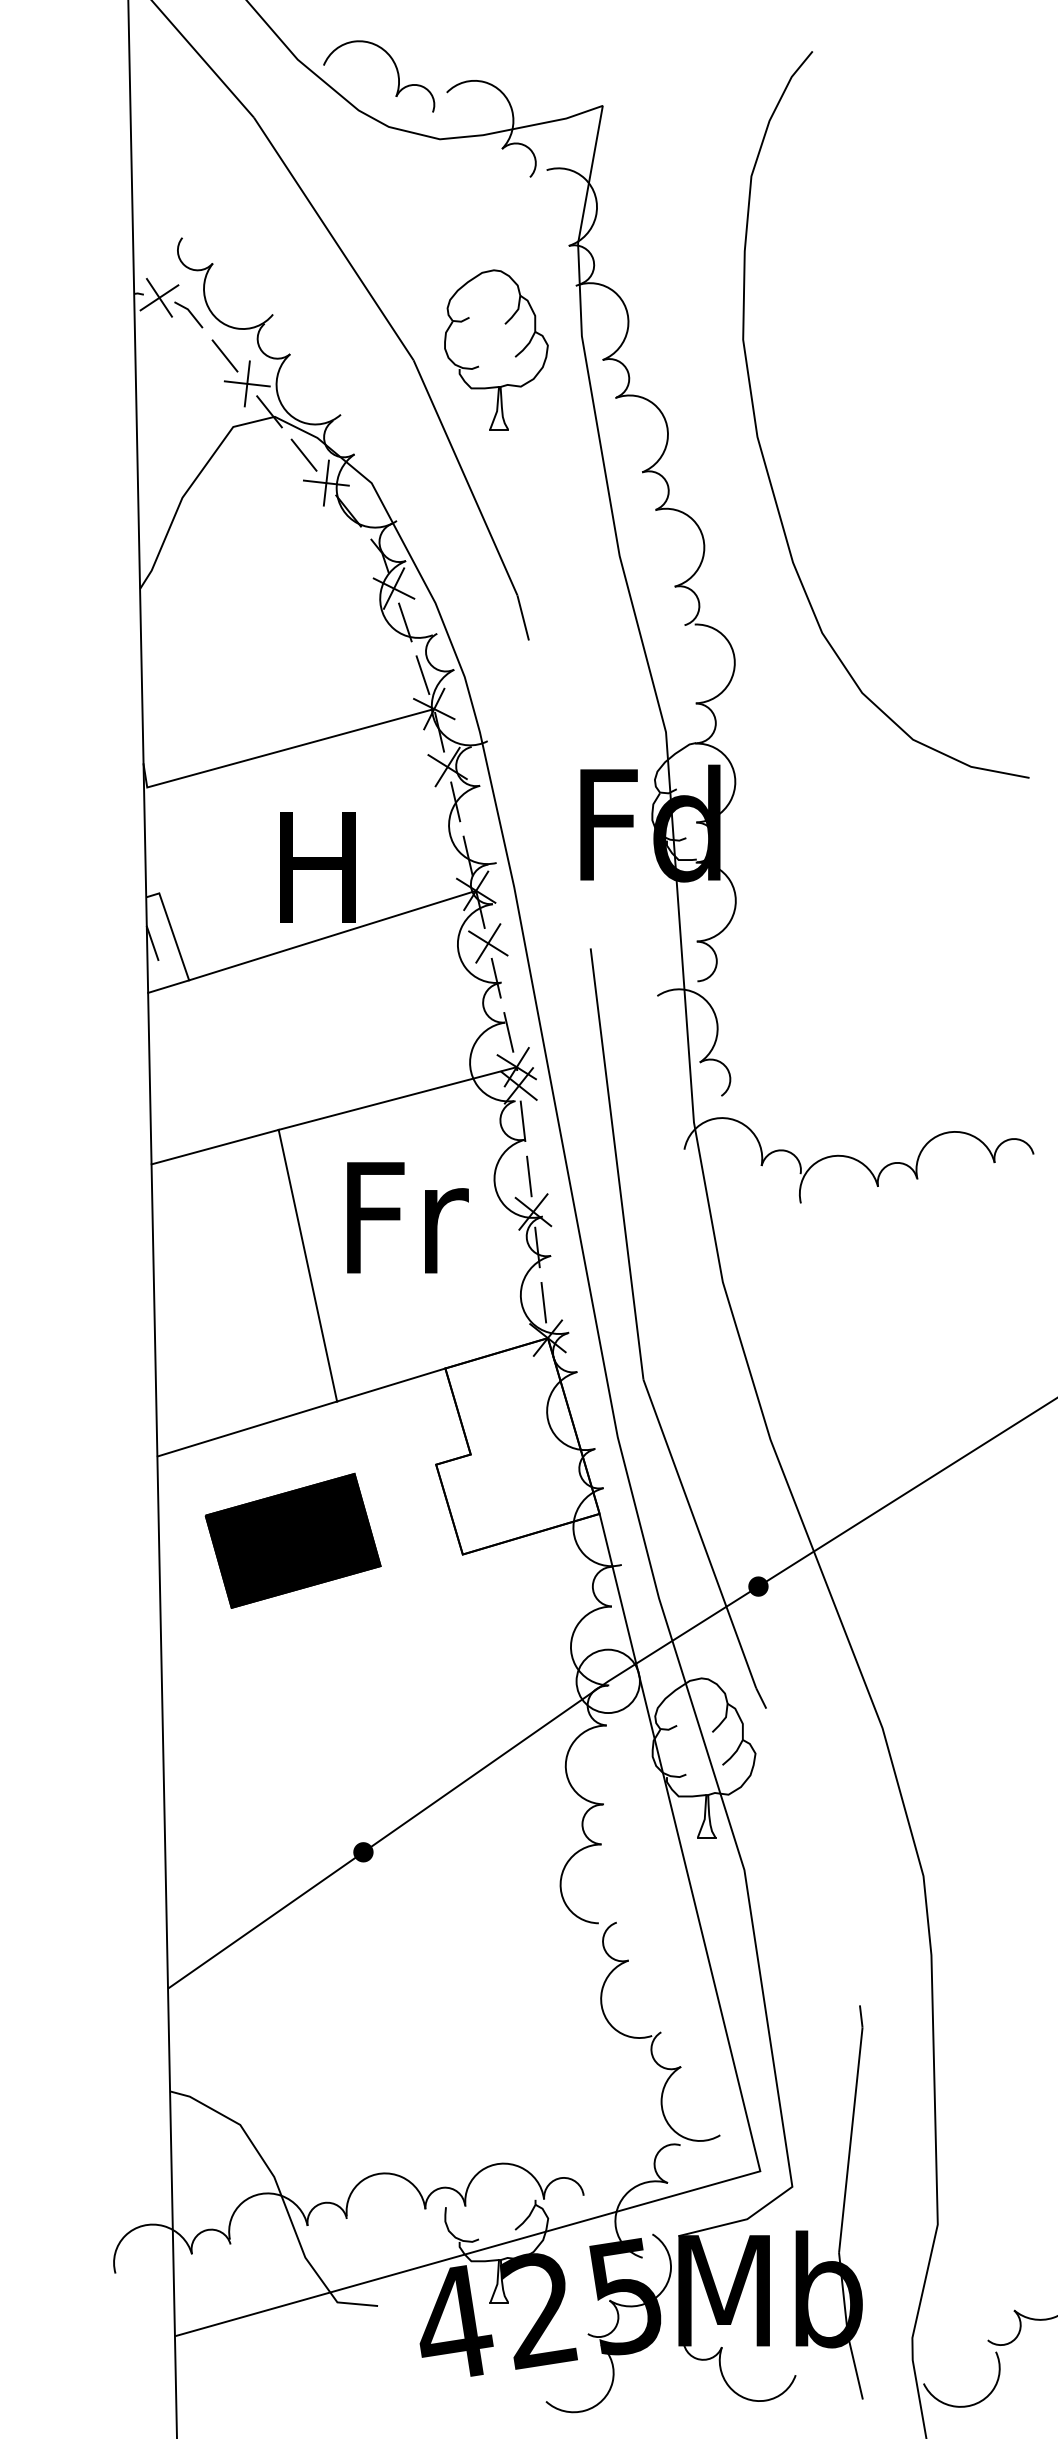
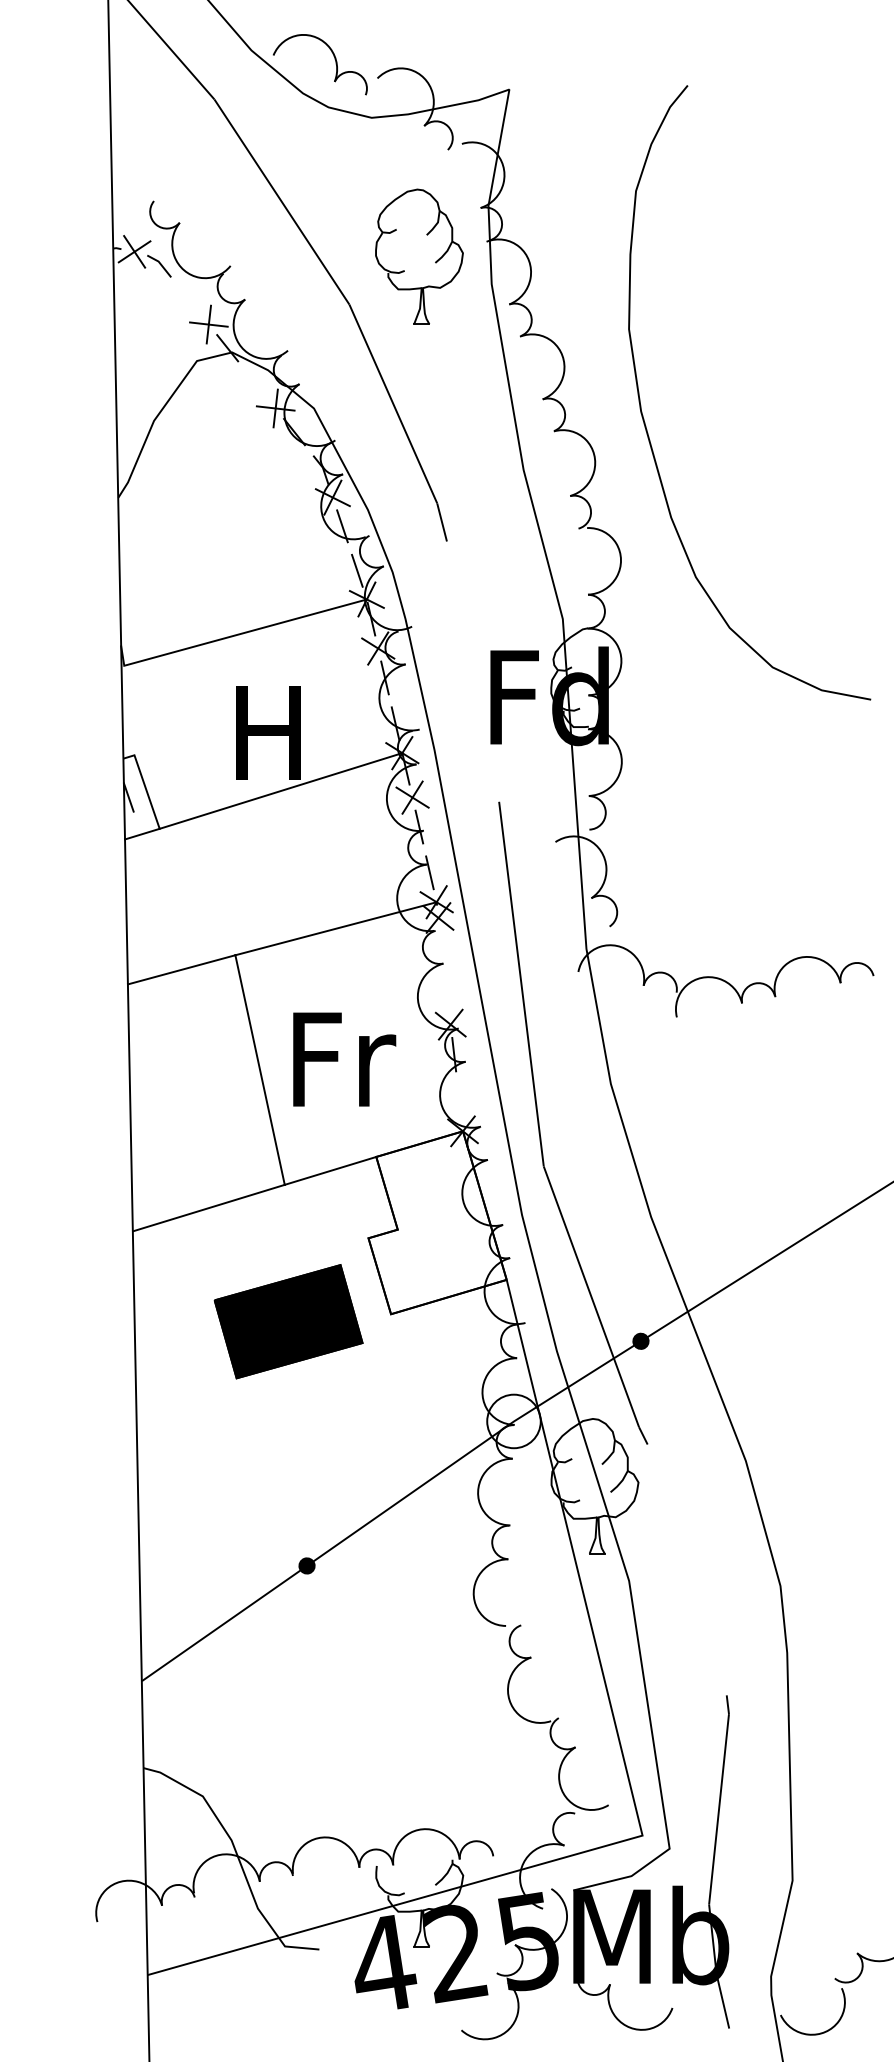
part: (496, 349) -> (419, 256), moved
line: (224, 355) -> (189, 300), removed
curve: (761, 445) -> (644, 418), moved
line: (303, 454) -> (256, 384), removed
line: (522, 1120) -> (441, 947), removed
line: (529, 1176) -> (447, 994), removed
text: (407, 1217) -> (344, 1059), moved
line: (543, 1301) -> (459, 1100), removed
part: (293, 1540) -> (288, 1321), moved

